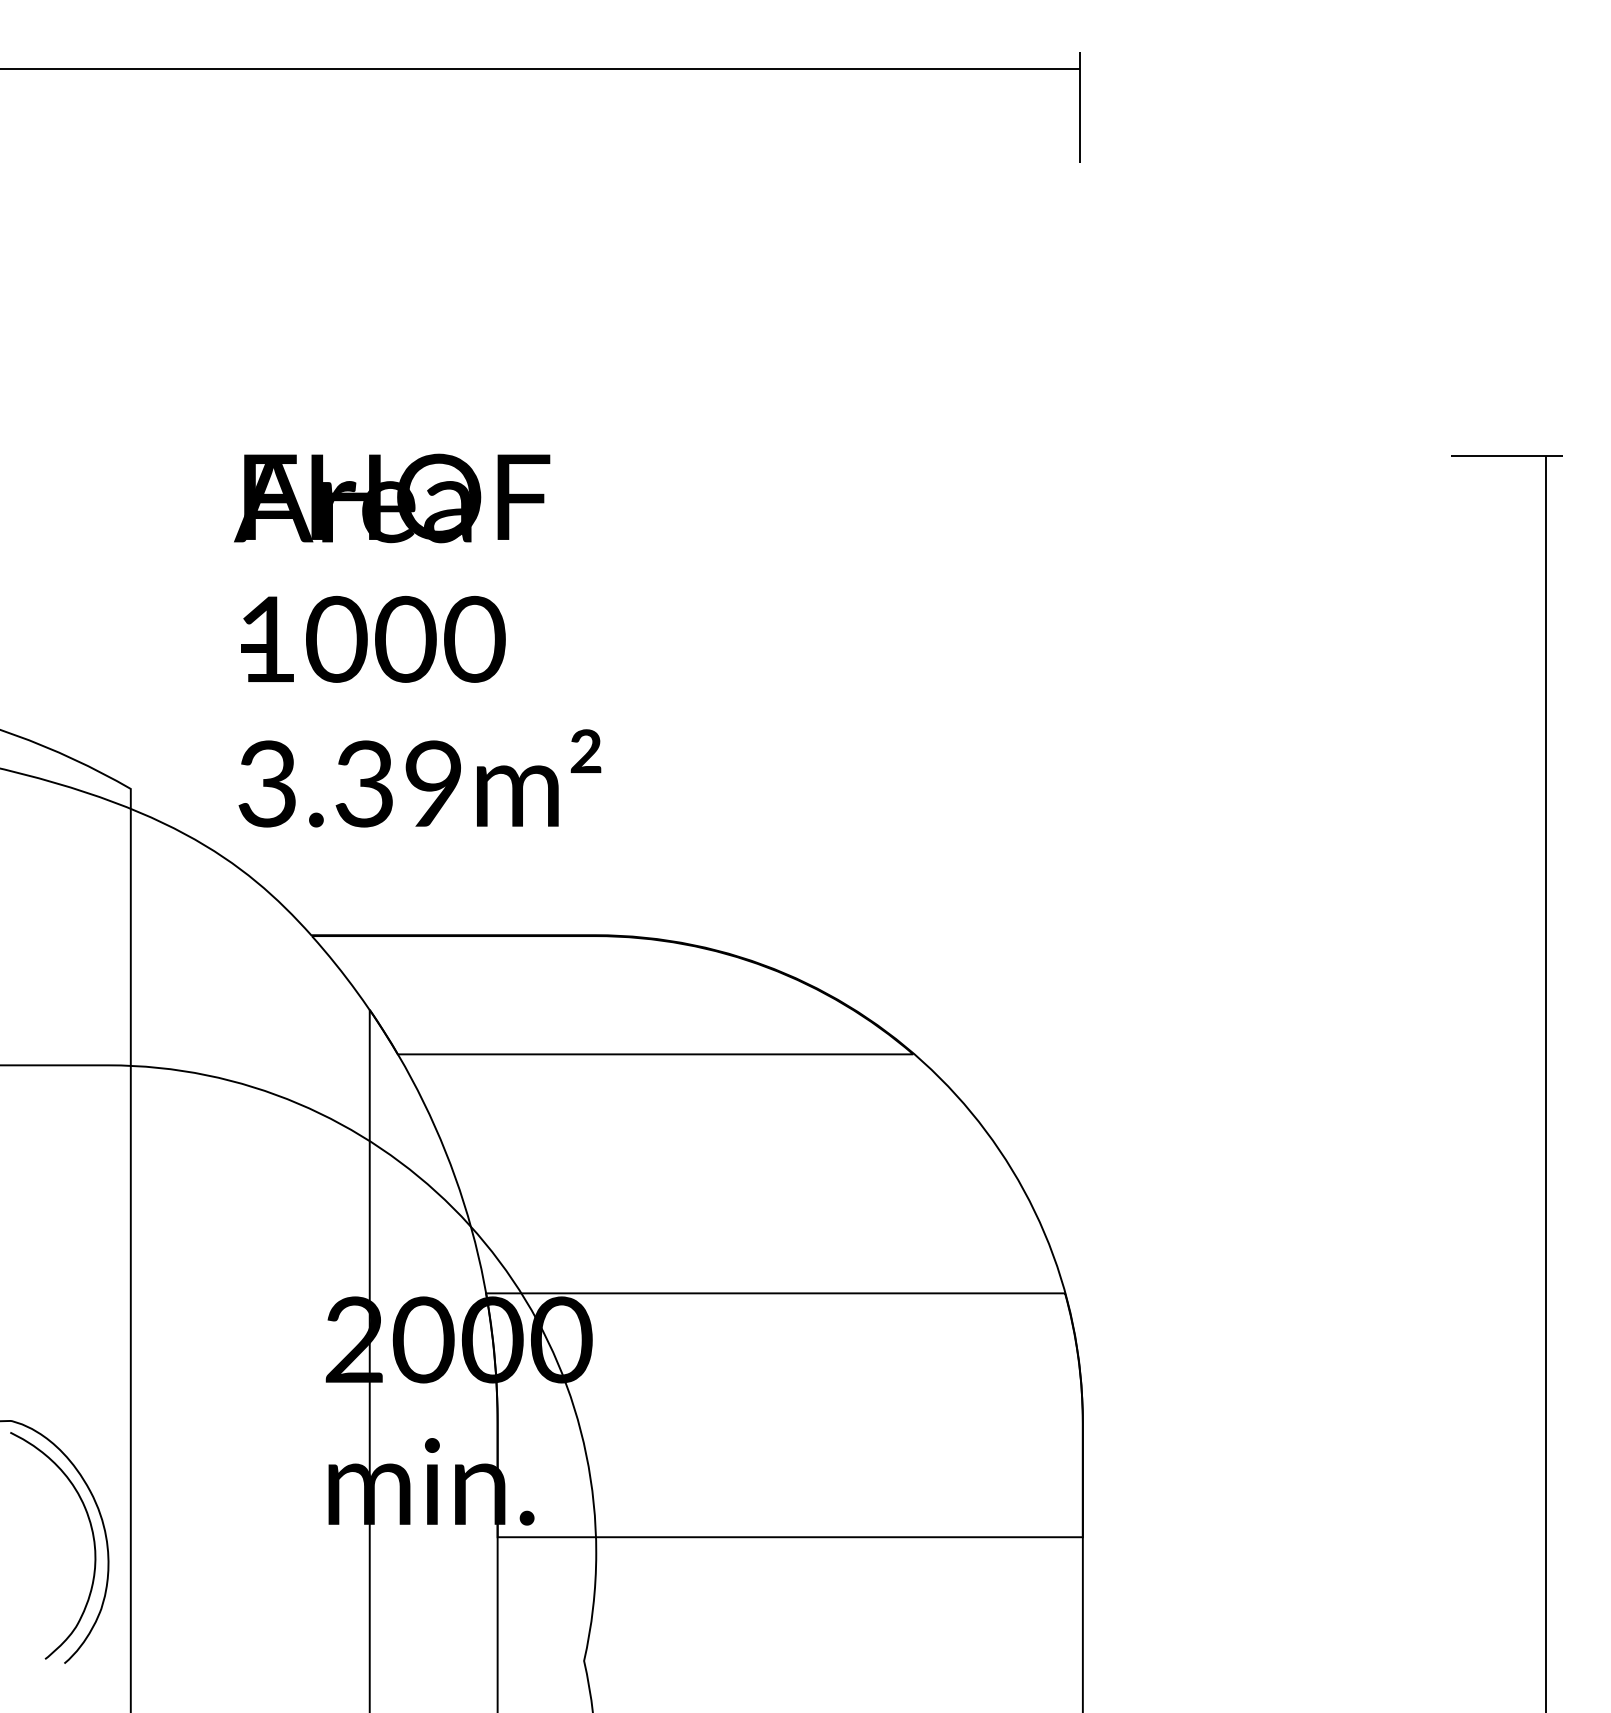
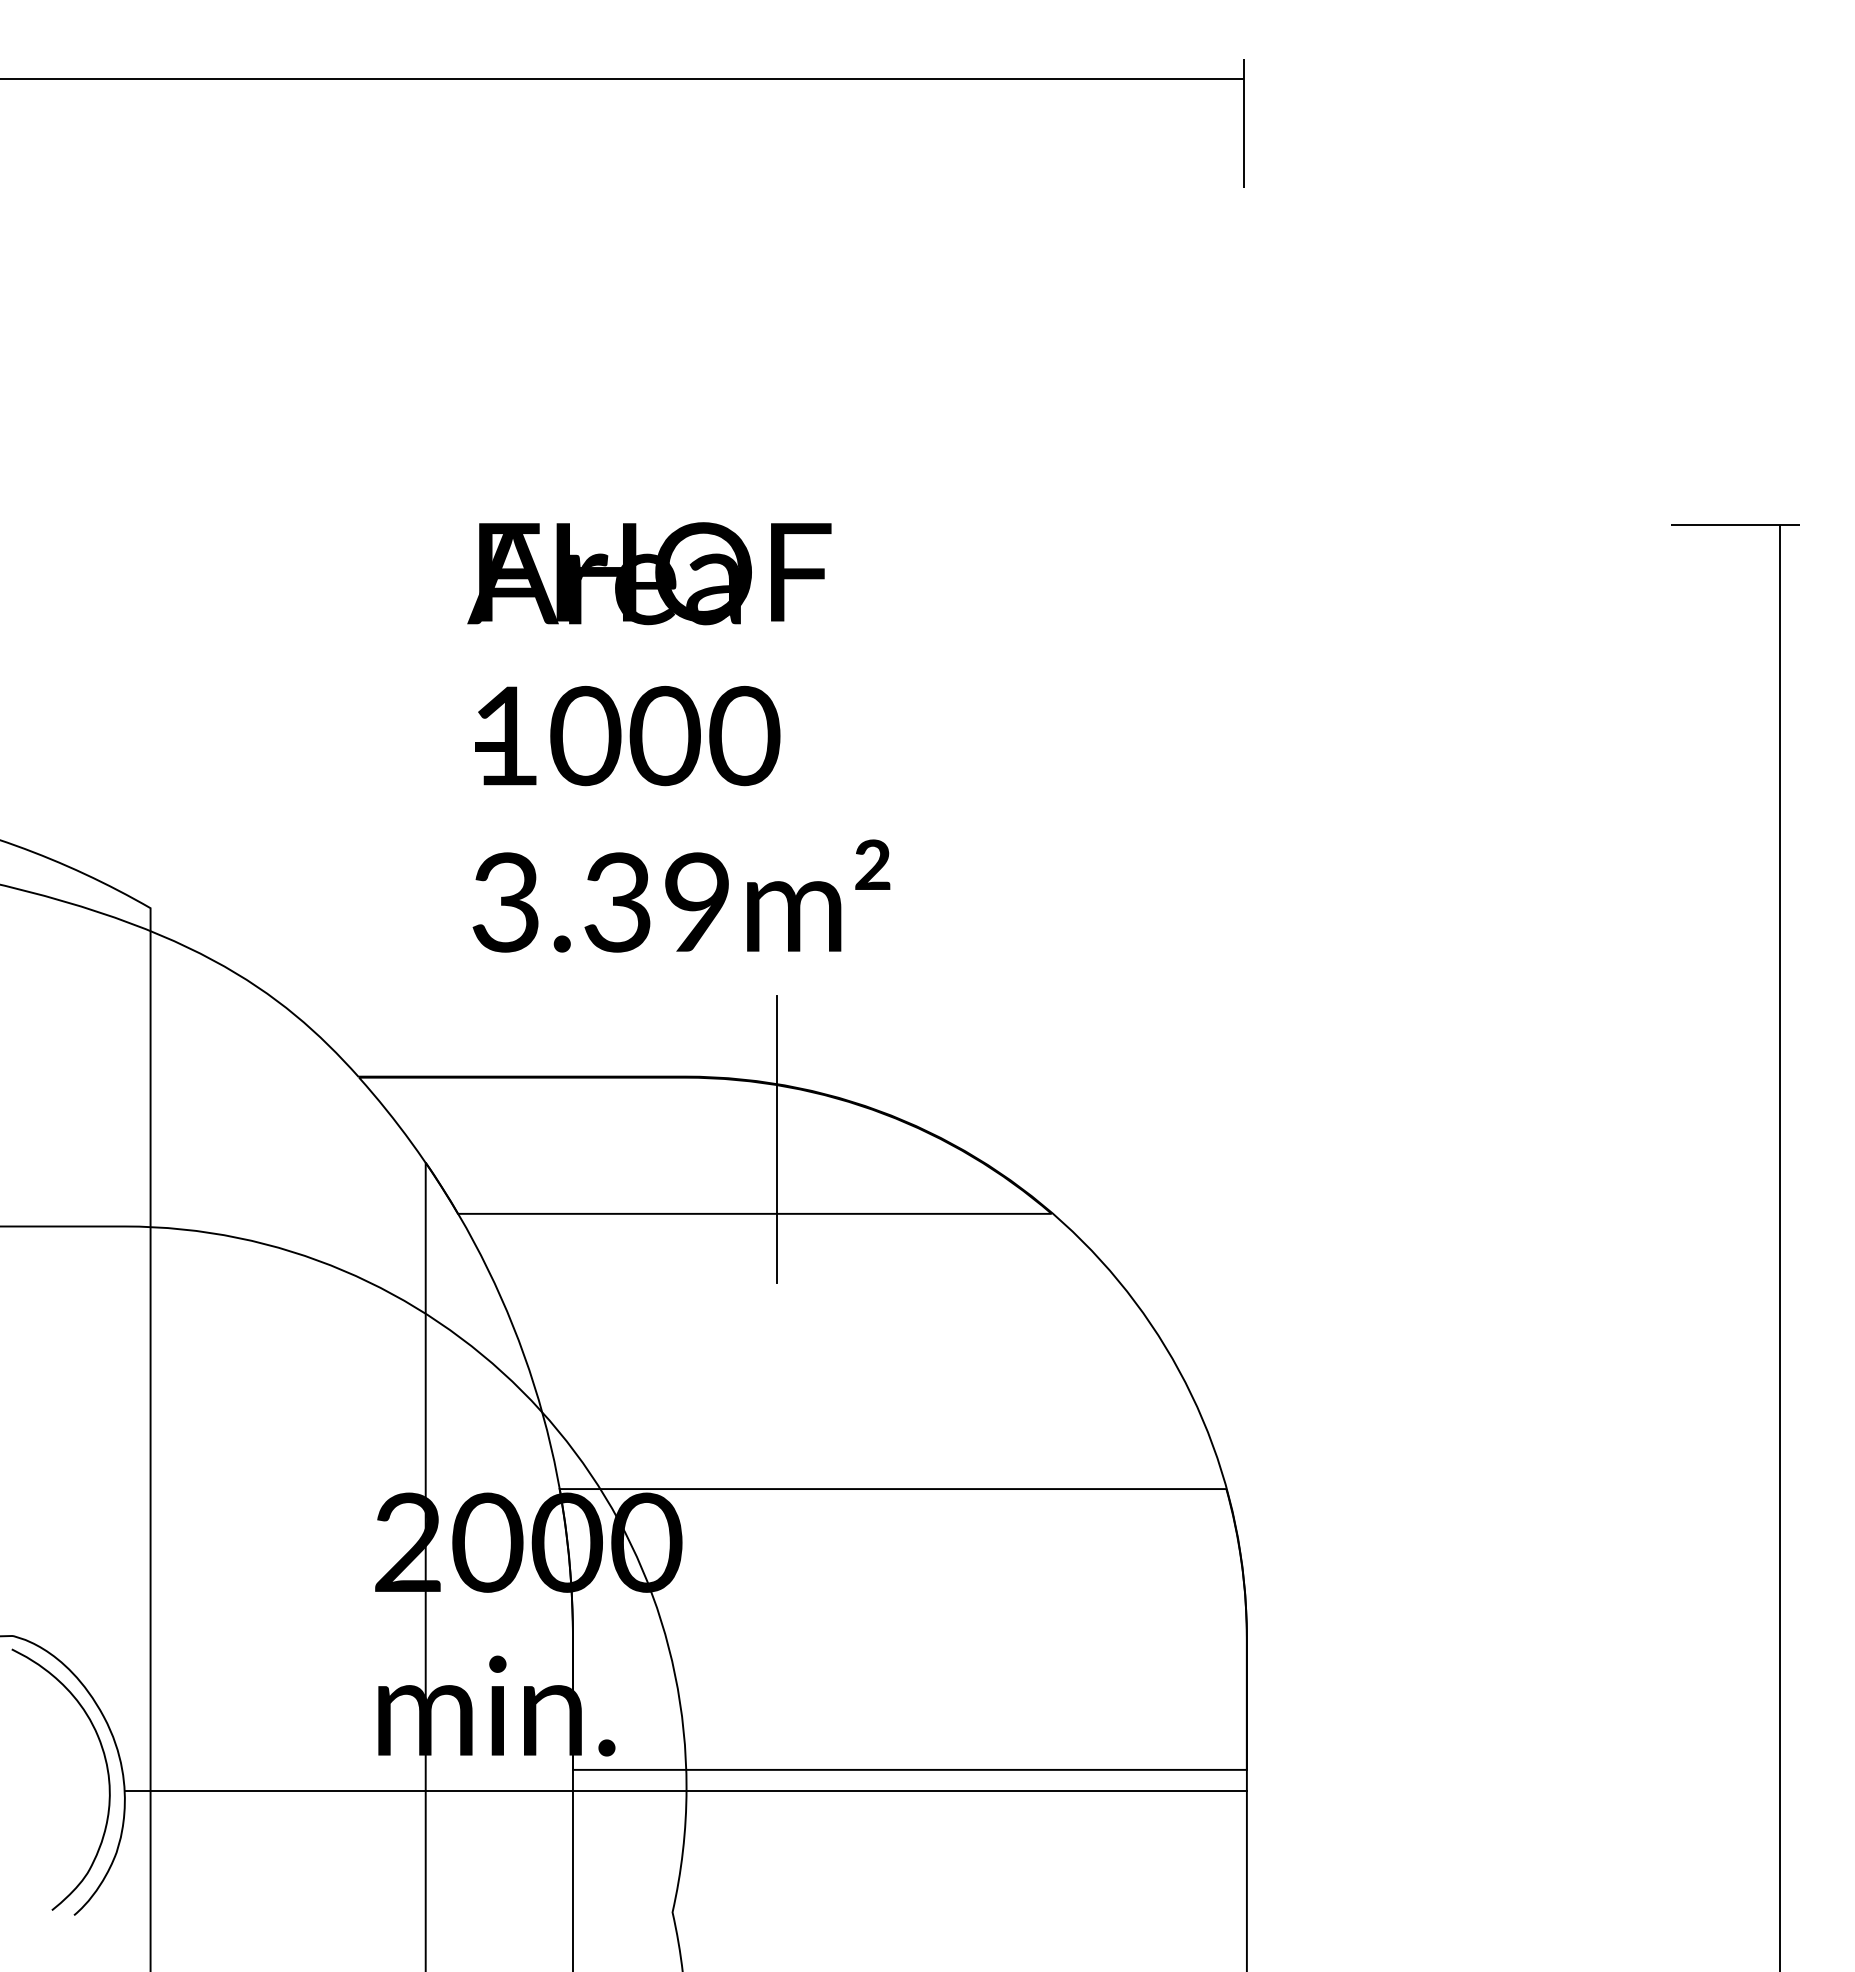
text: (417, 640) -> (678, 737), moved
line: (674, 989) -> (776, 1139), added
line: (595, 1555) -> (685, 1791), added

